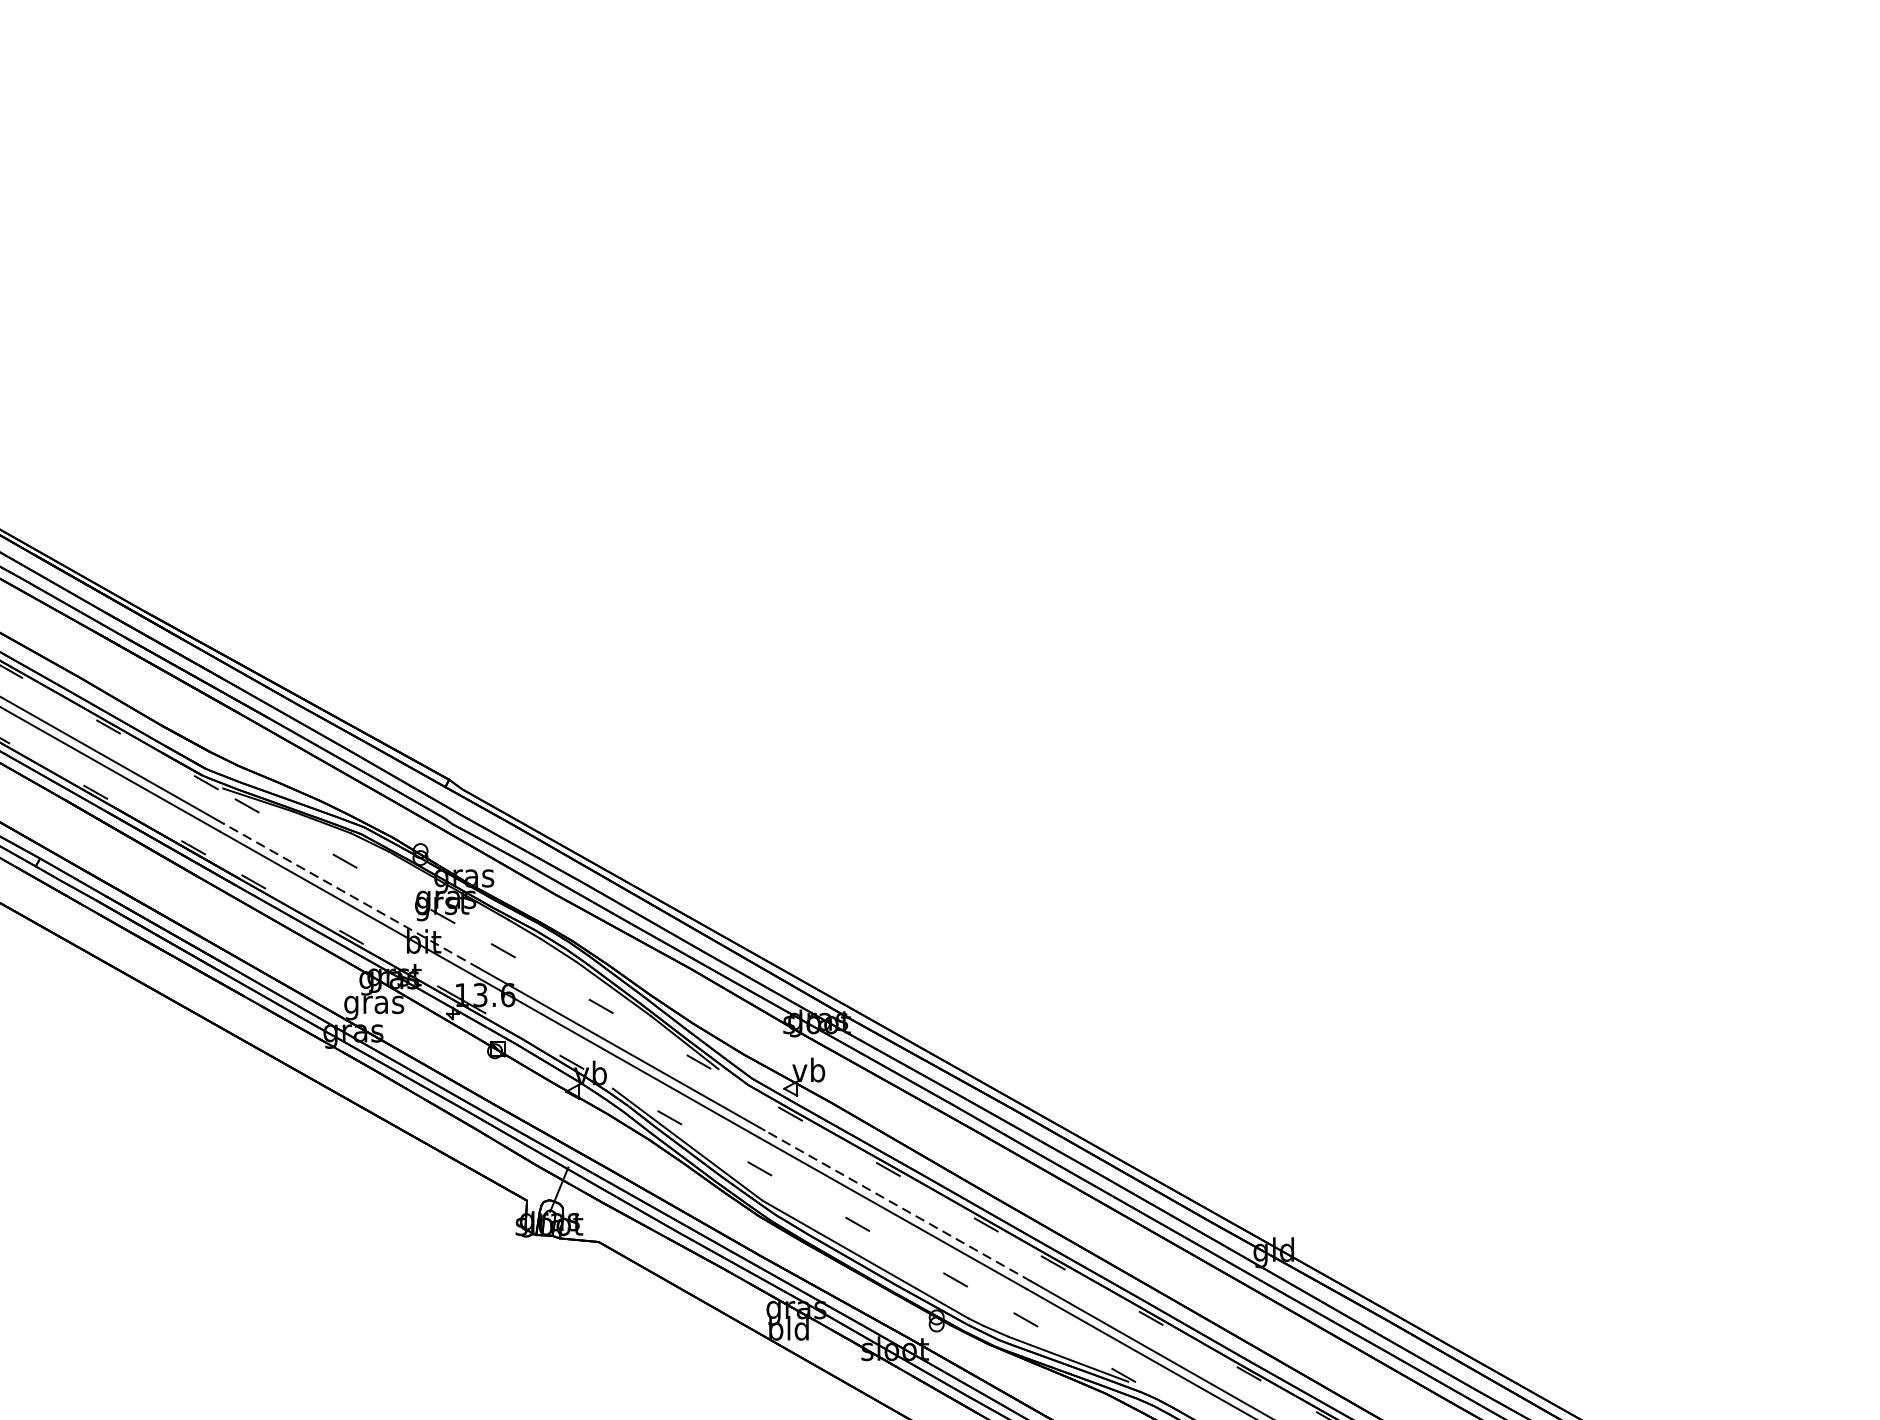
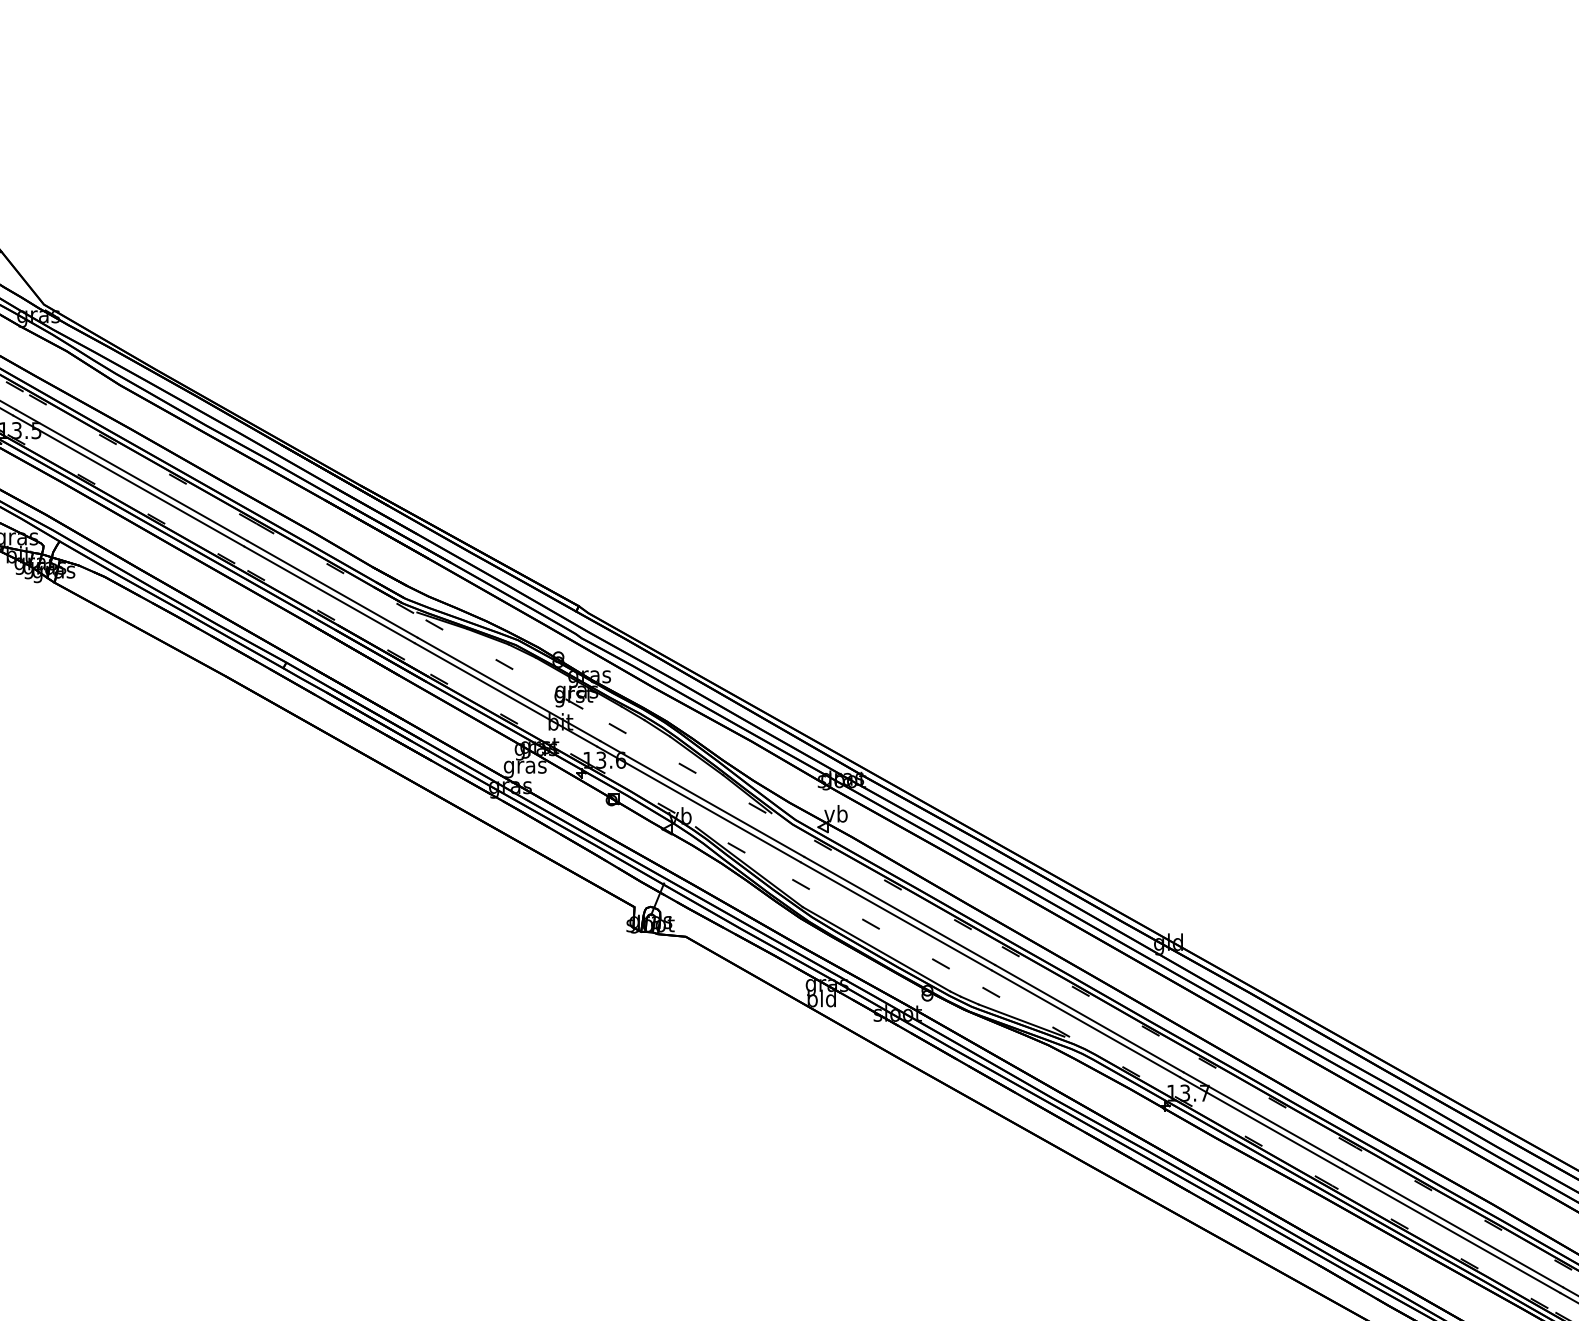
line: (352, 896) -> (509, 689), dashed -> solid
line: (897, 1205) -> (899, 910), dashed -> solid

